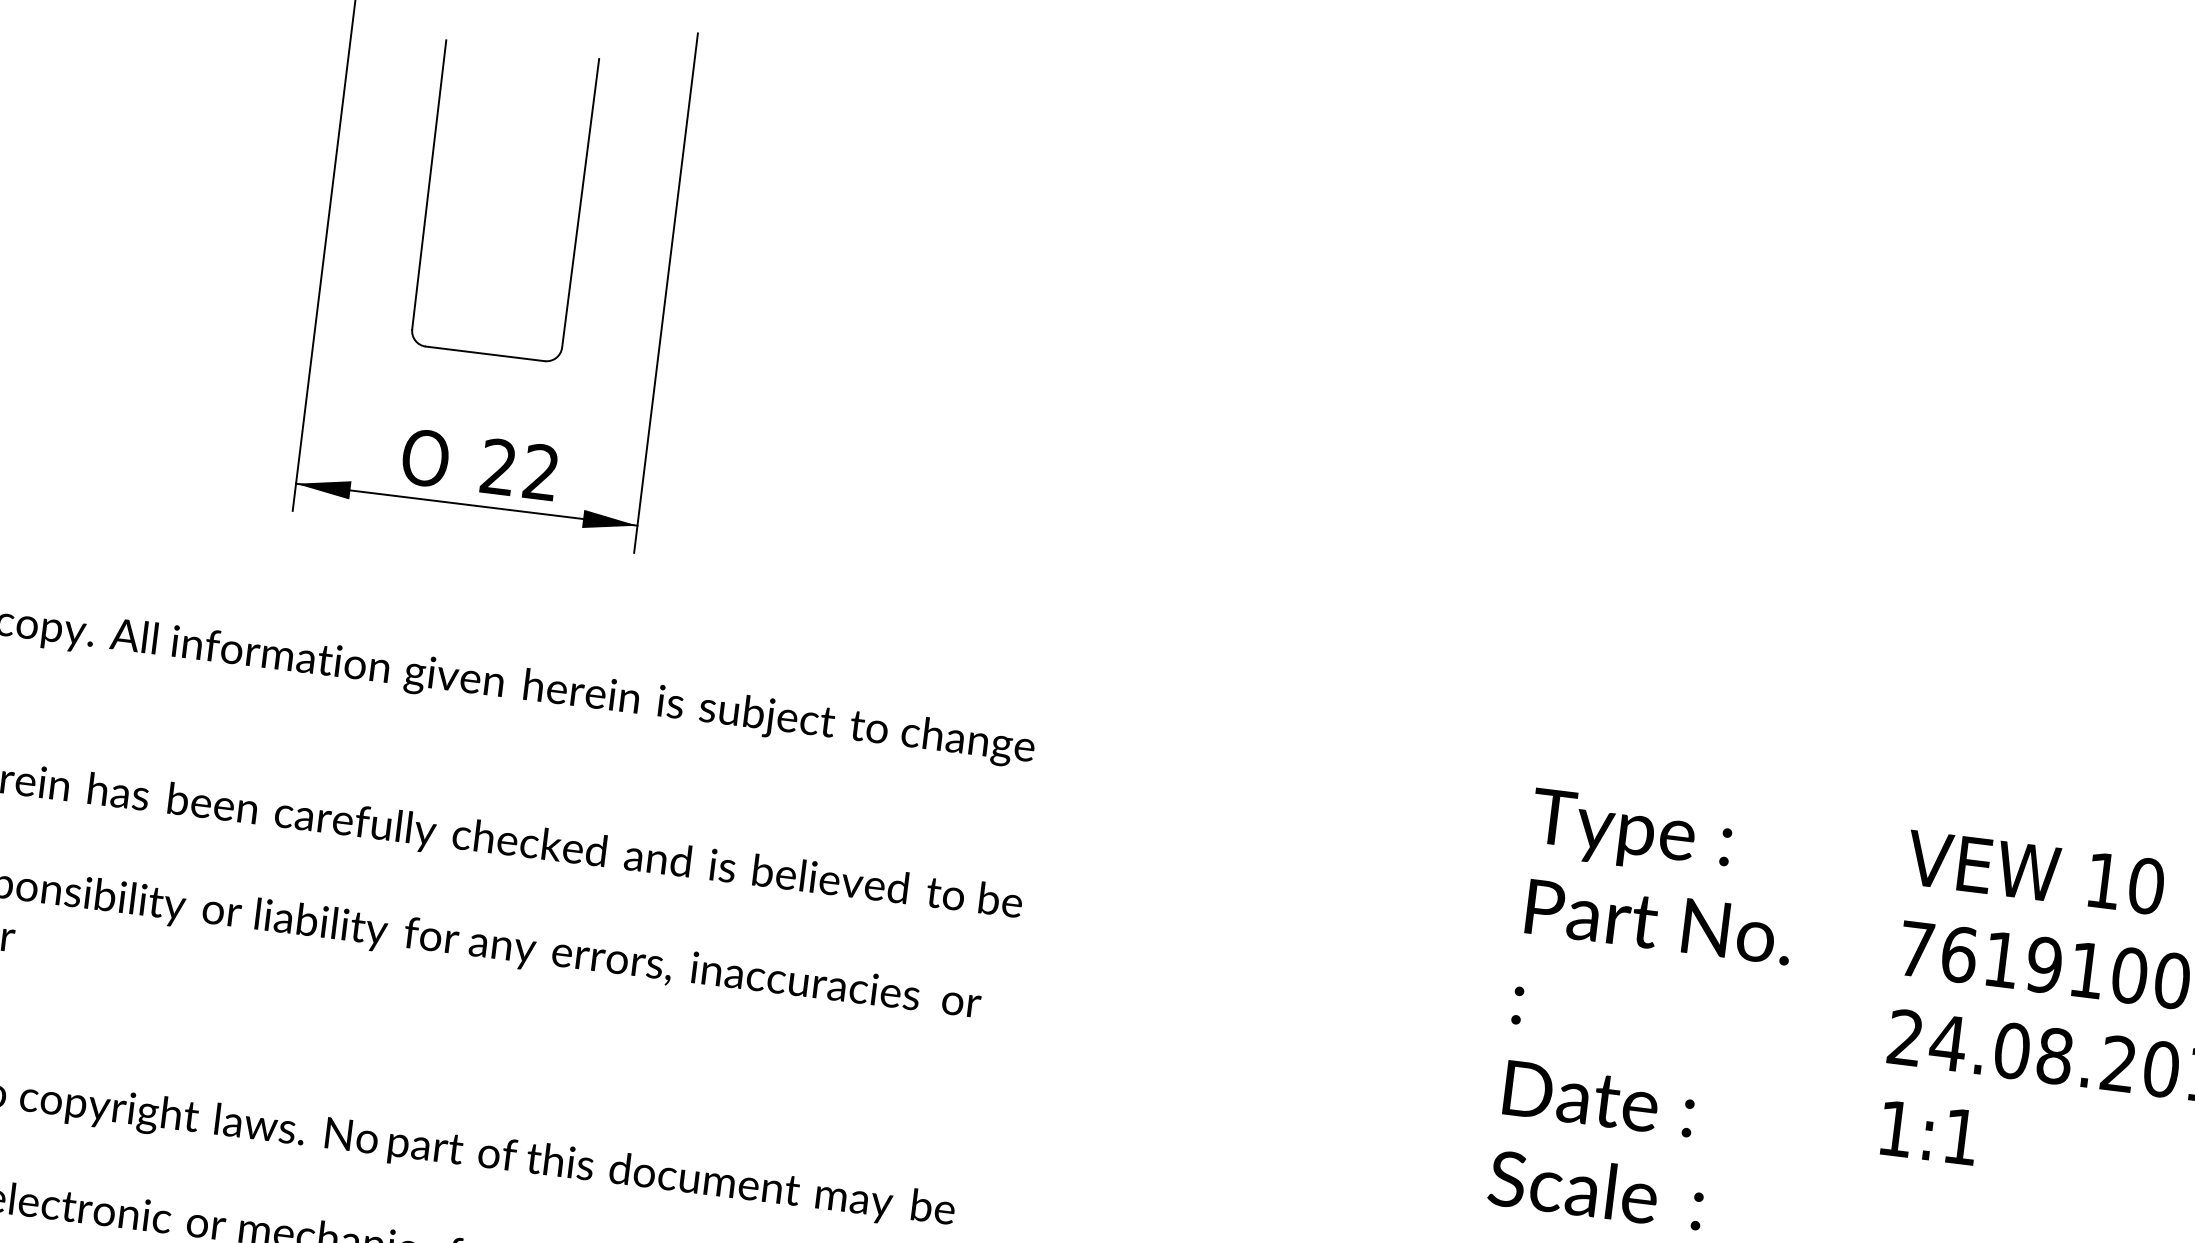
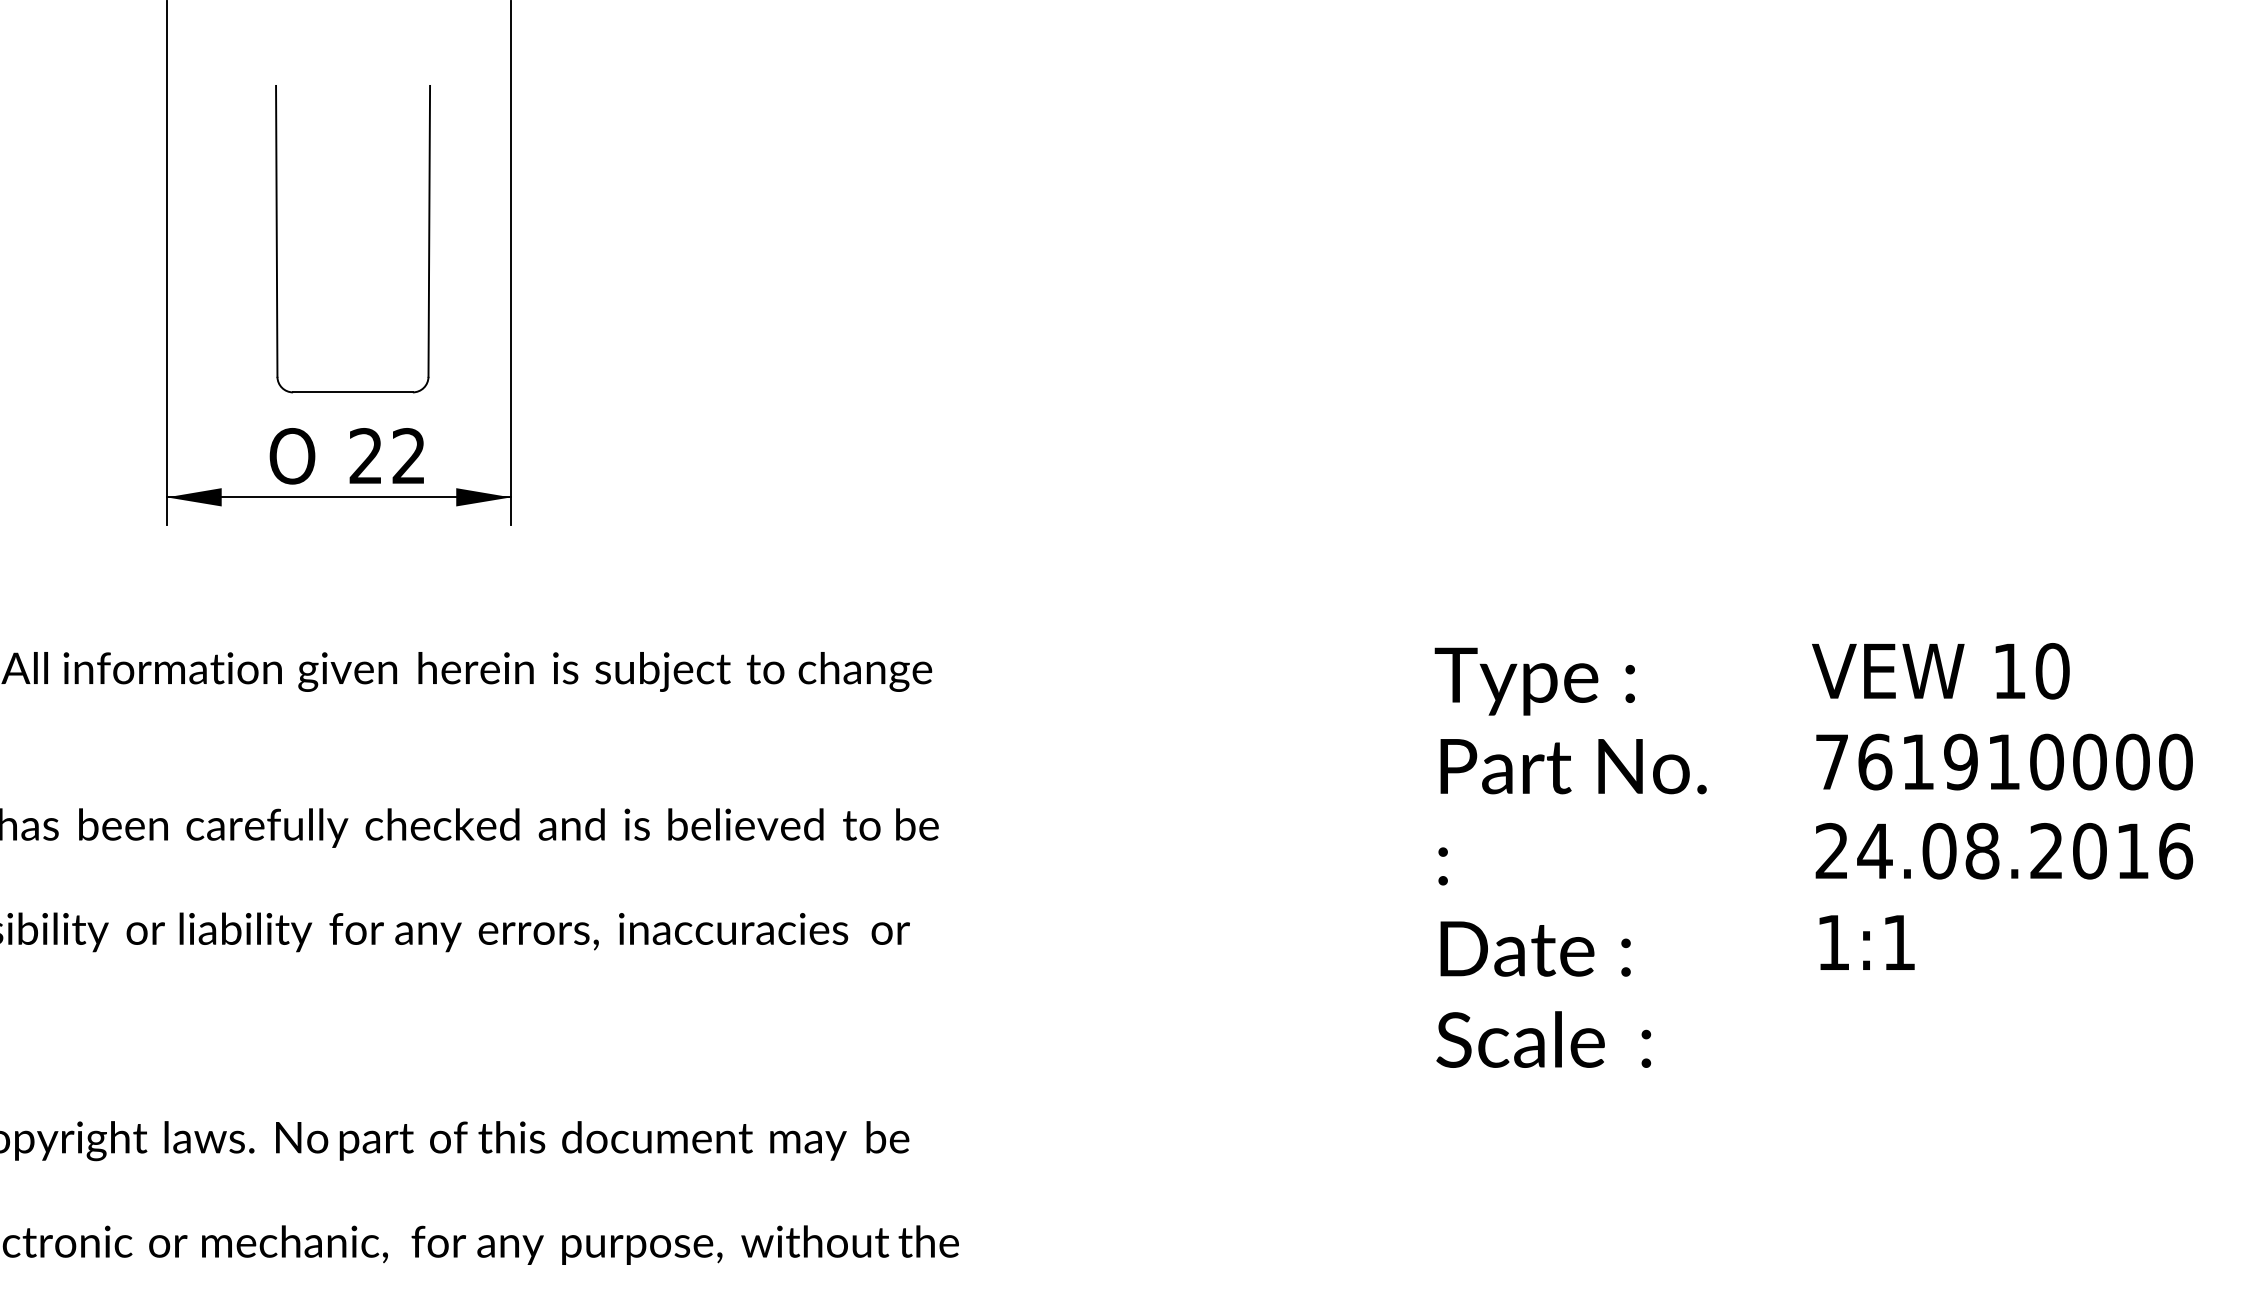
part: (429, 192) -> (277, 239), moved

